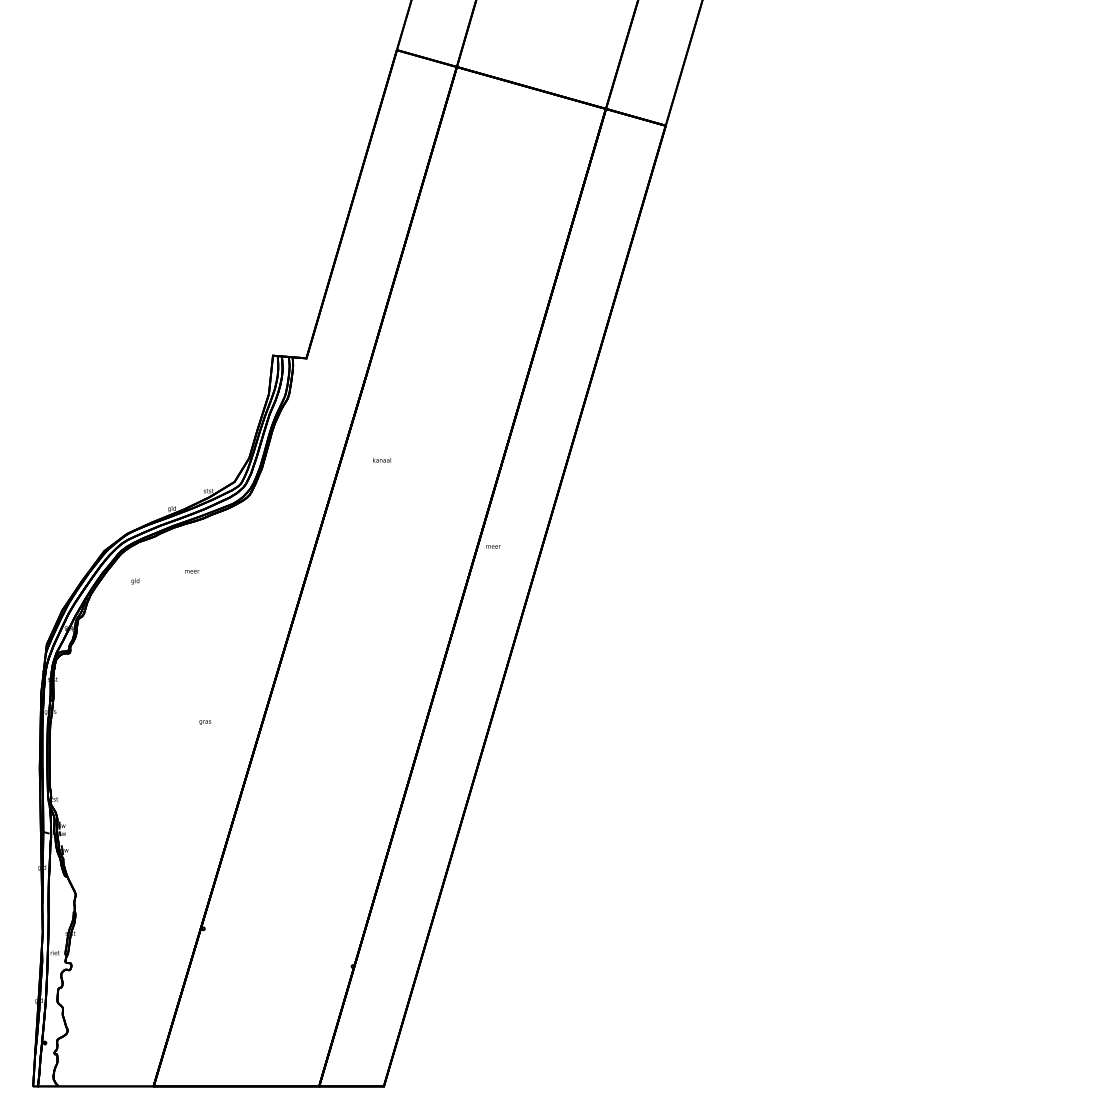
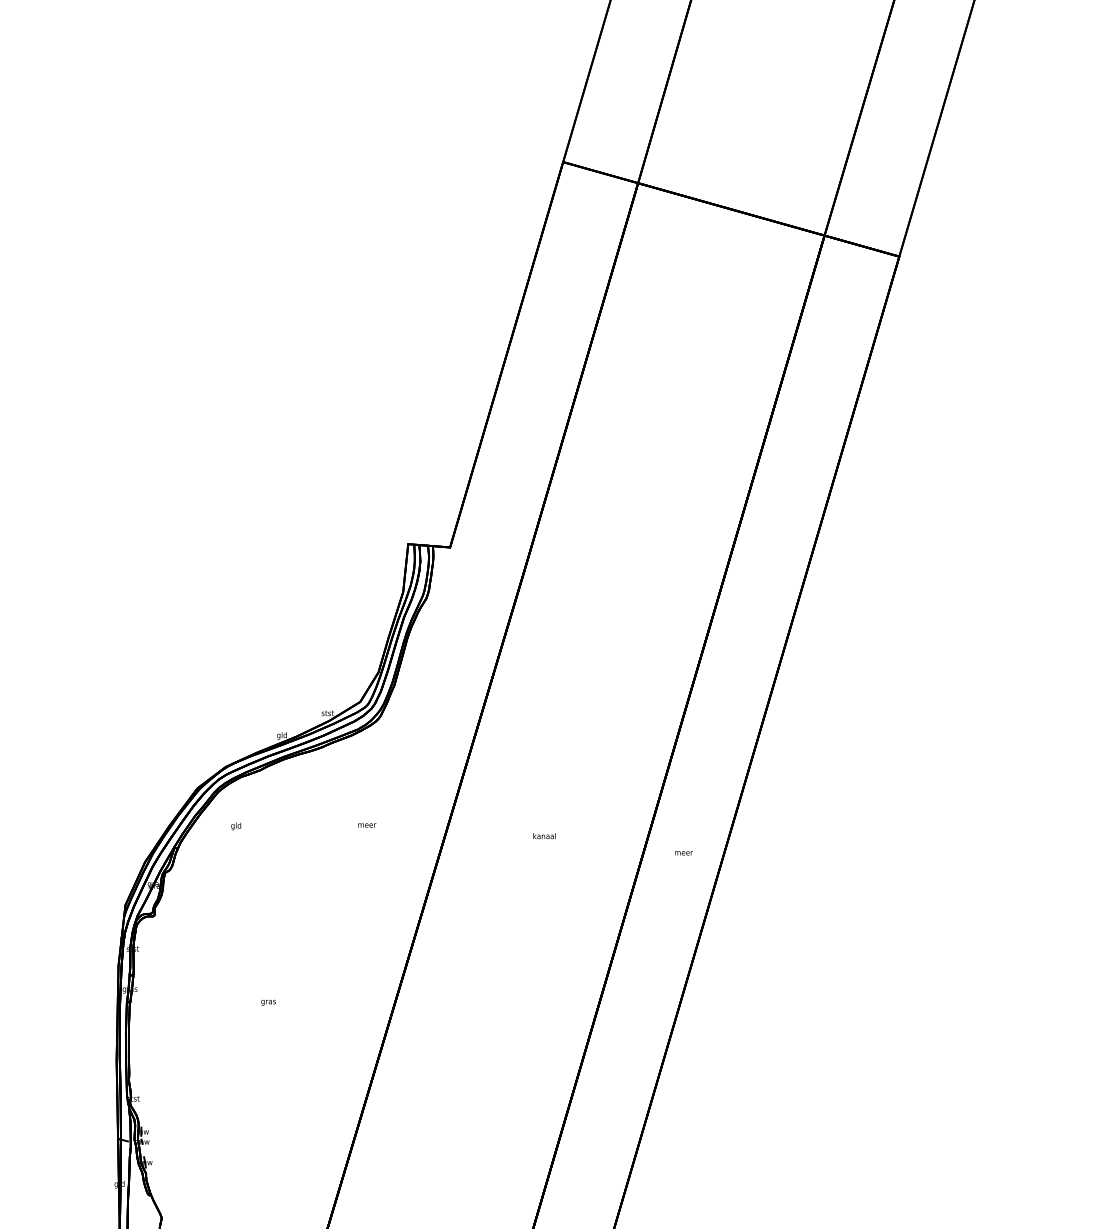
text: (381, 460) -> (543, 836), moved
text: (493, 546) -> (683, 852), moved
text: (192, 571) -> (367, 825), moved
text: (205, 722) -> (268, 1002), moved

